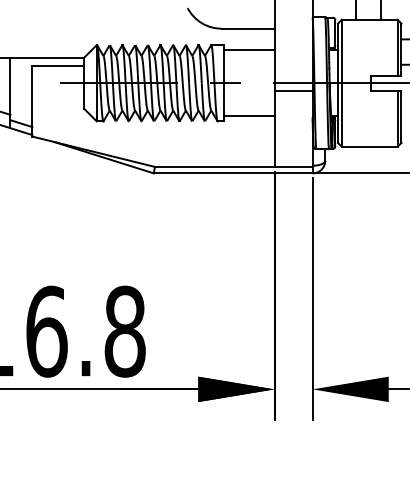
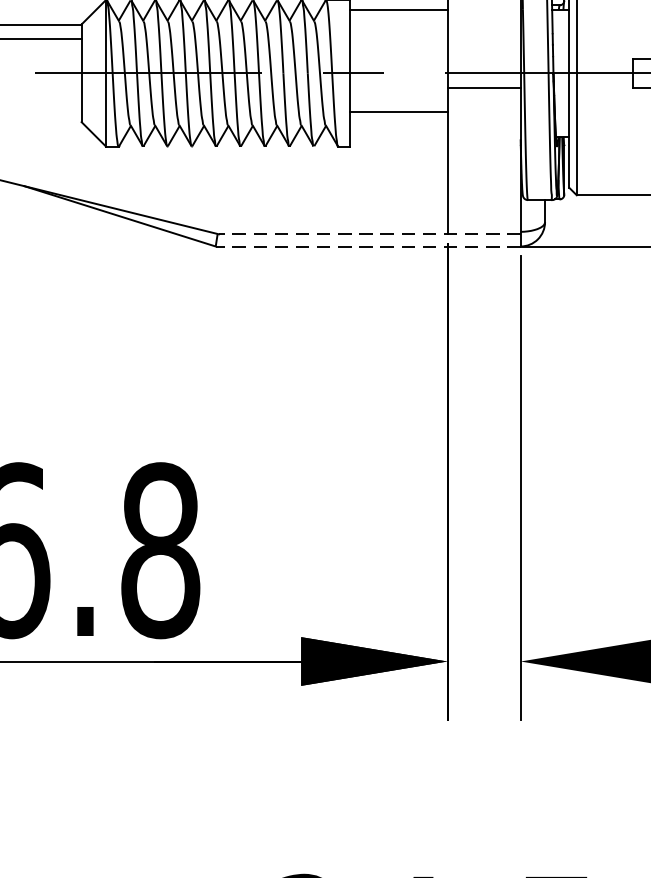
line: (248, 116) -> (397, 112), moved
line: (234, 167) -> (370, 235), solid -> dashed
line: (232, 173) -> (366, 246), solid -> dashed

